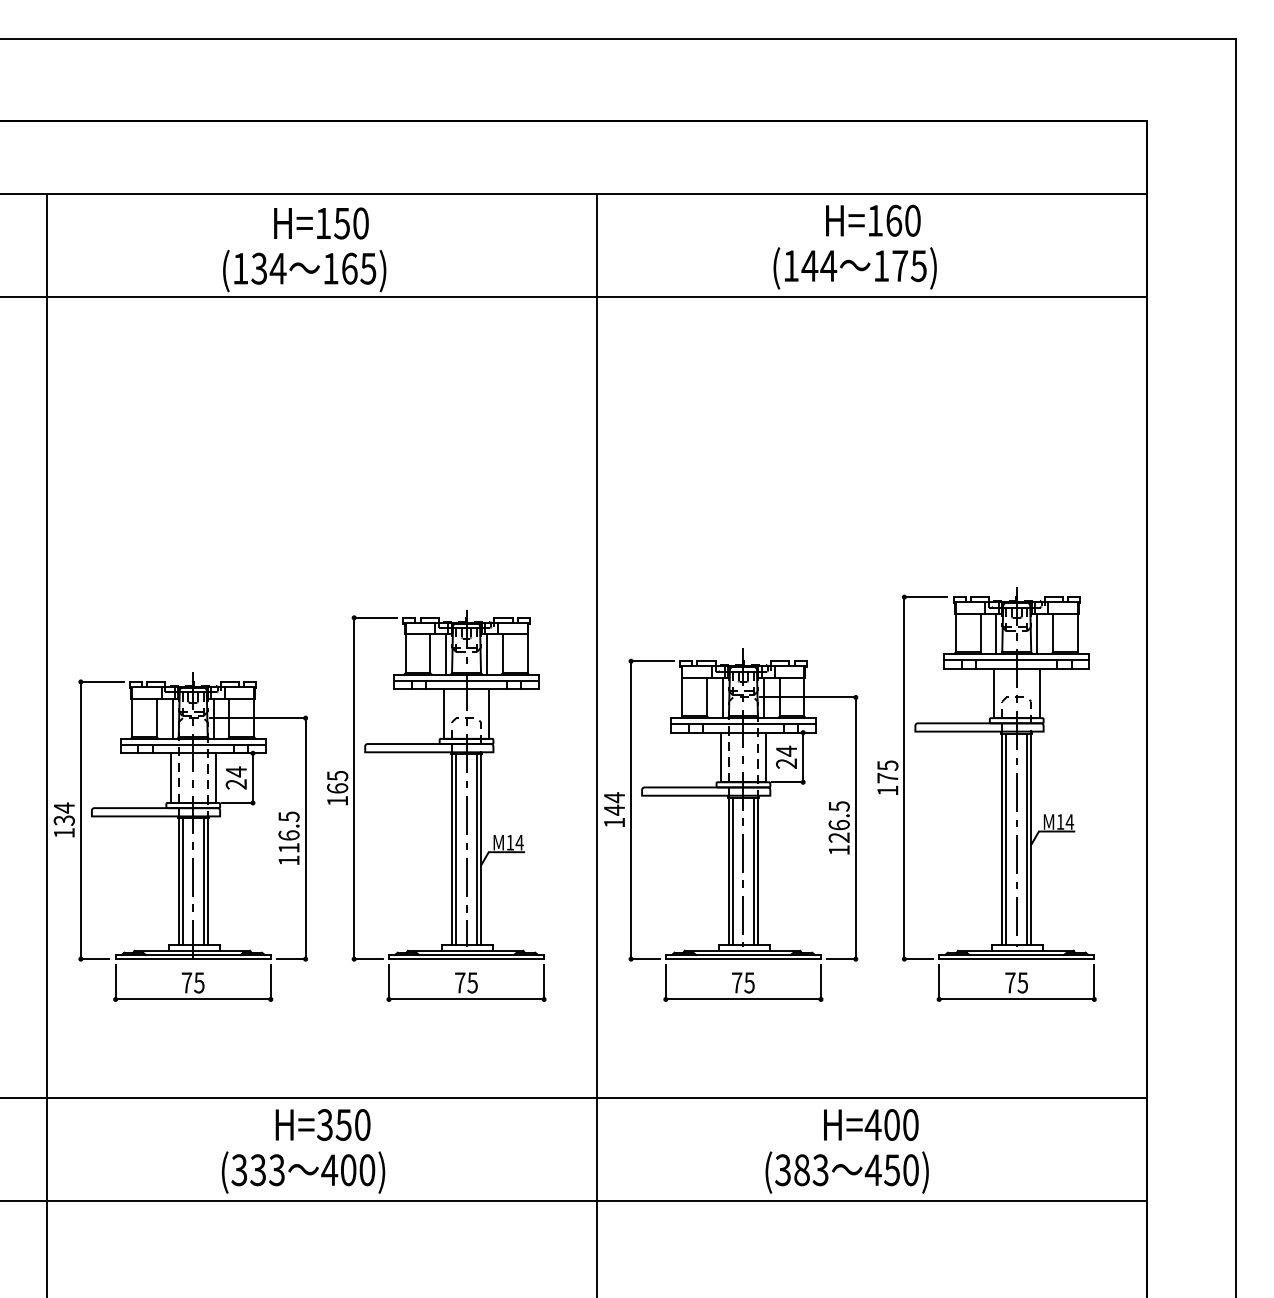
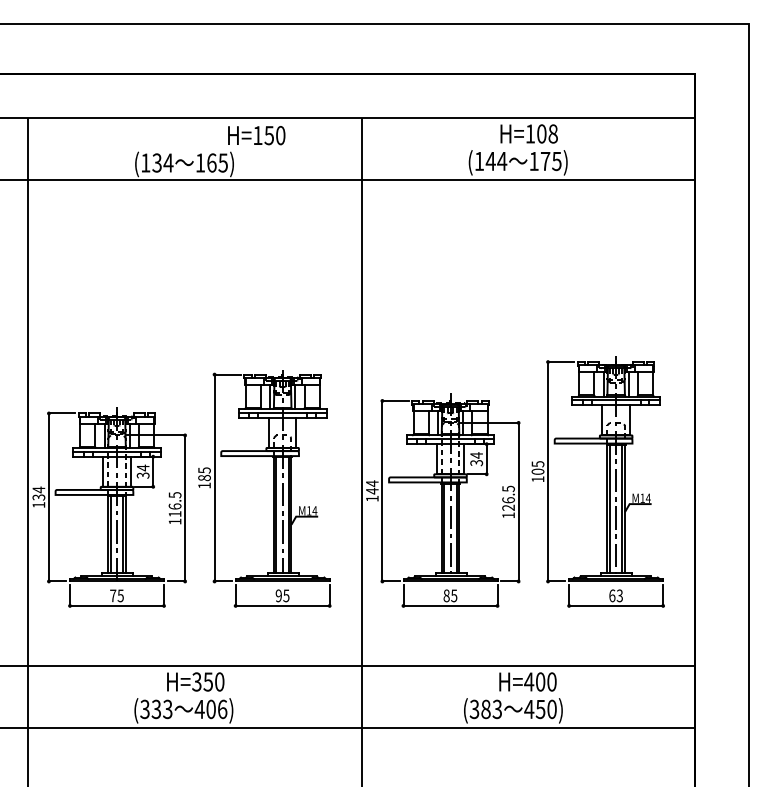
text: (903, 220) -> (547, 133), H=160 -> H=108
text: (321, 223) -> (256, 135), moved
text: (787, 764) -> (477, 463), 24 -> 34
text: (886, 777) -> (537, 471), 175 -> 105
text: (236, 784) -> (143, 475), 24 -> 34
text: (337, 787) -> (204, 477), 165 -> 185
text: (459, 982) -> (278, 595), 75 -> 95
text: (736, 982) -> (446, 595), 75 -> 85
text: (1015, 982) -> (615, 595), 75 -> 63
text: (367, 1168) -> (222, 708), 400) -> 406)

